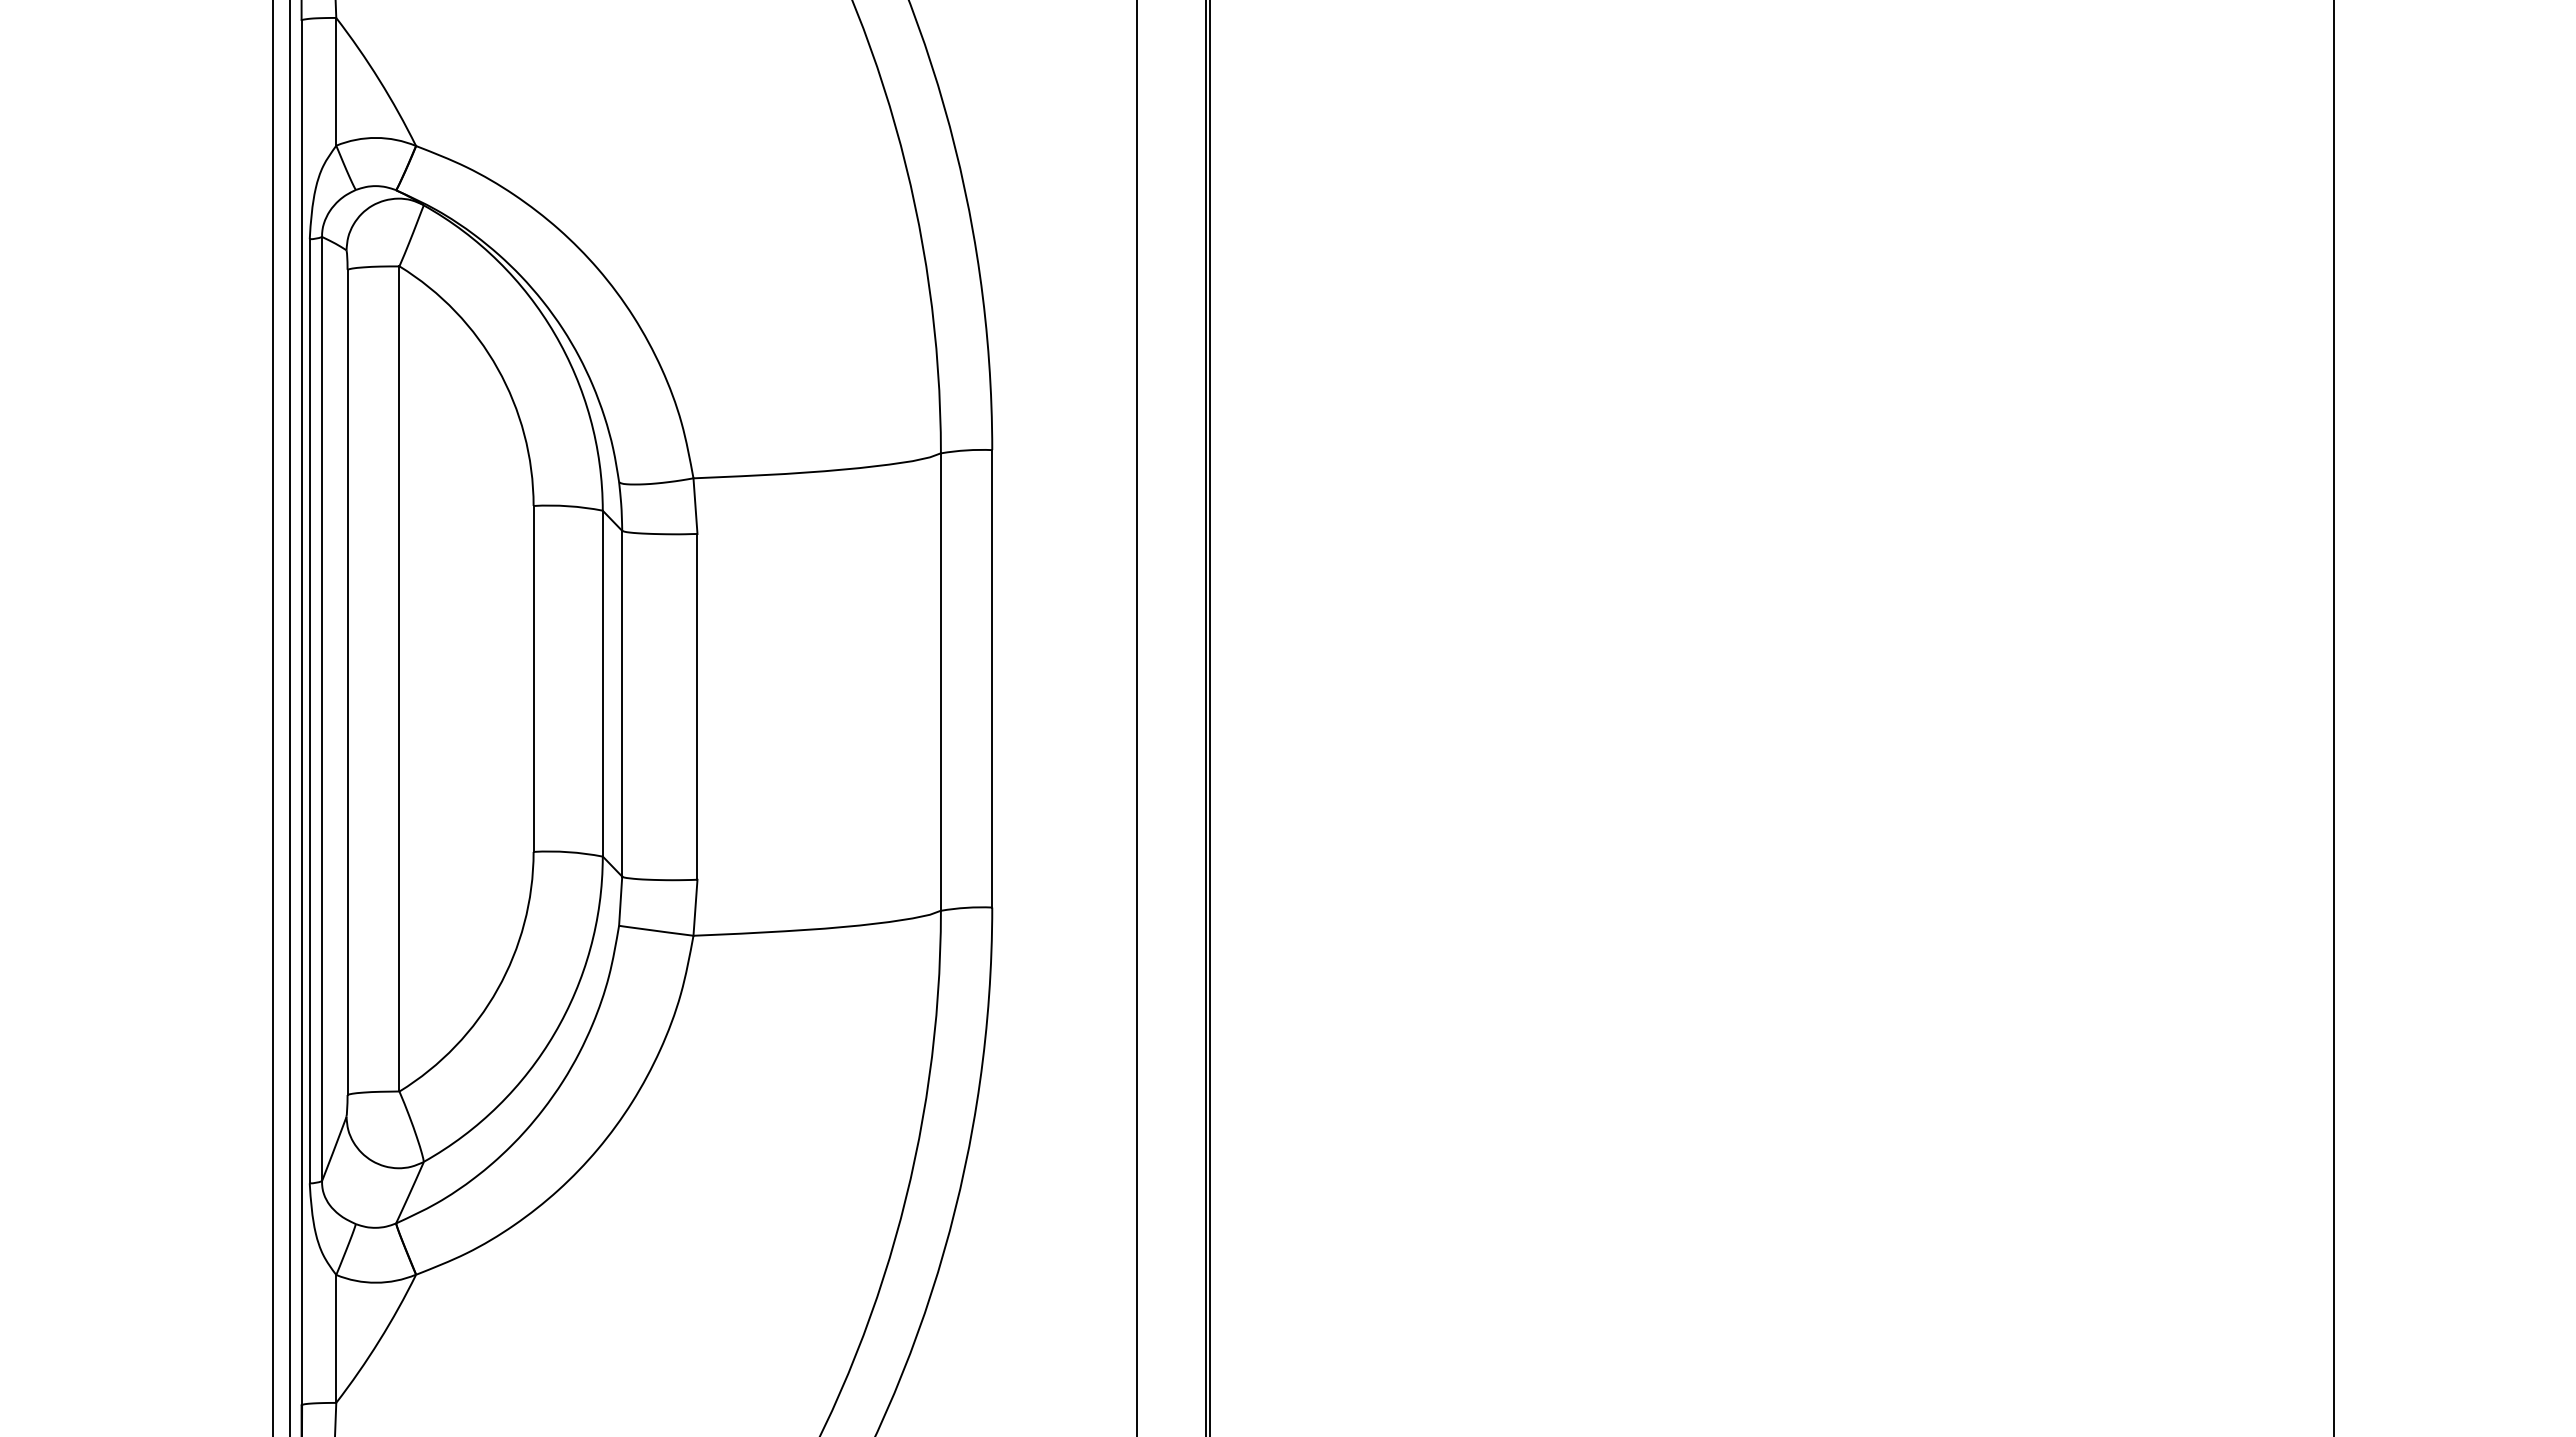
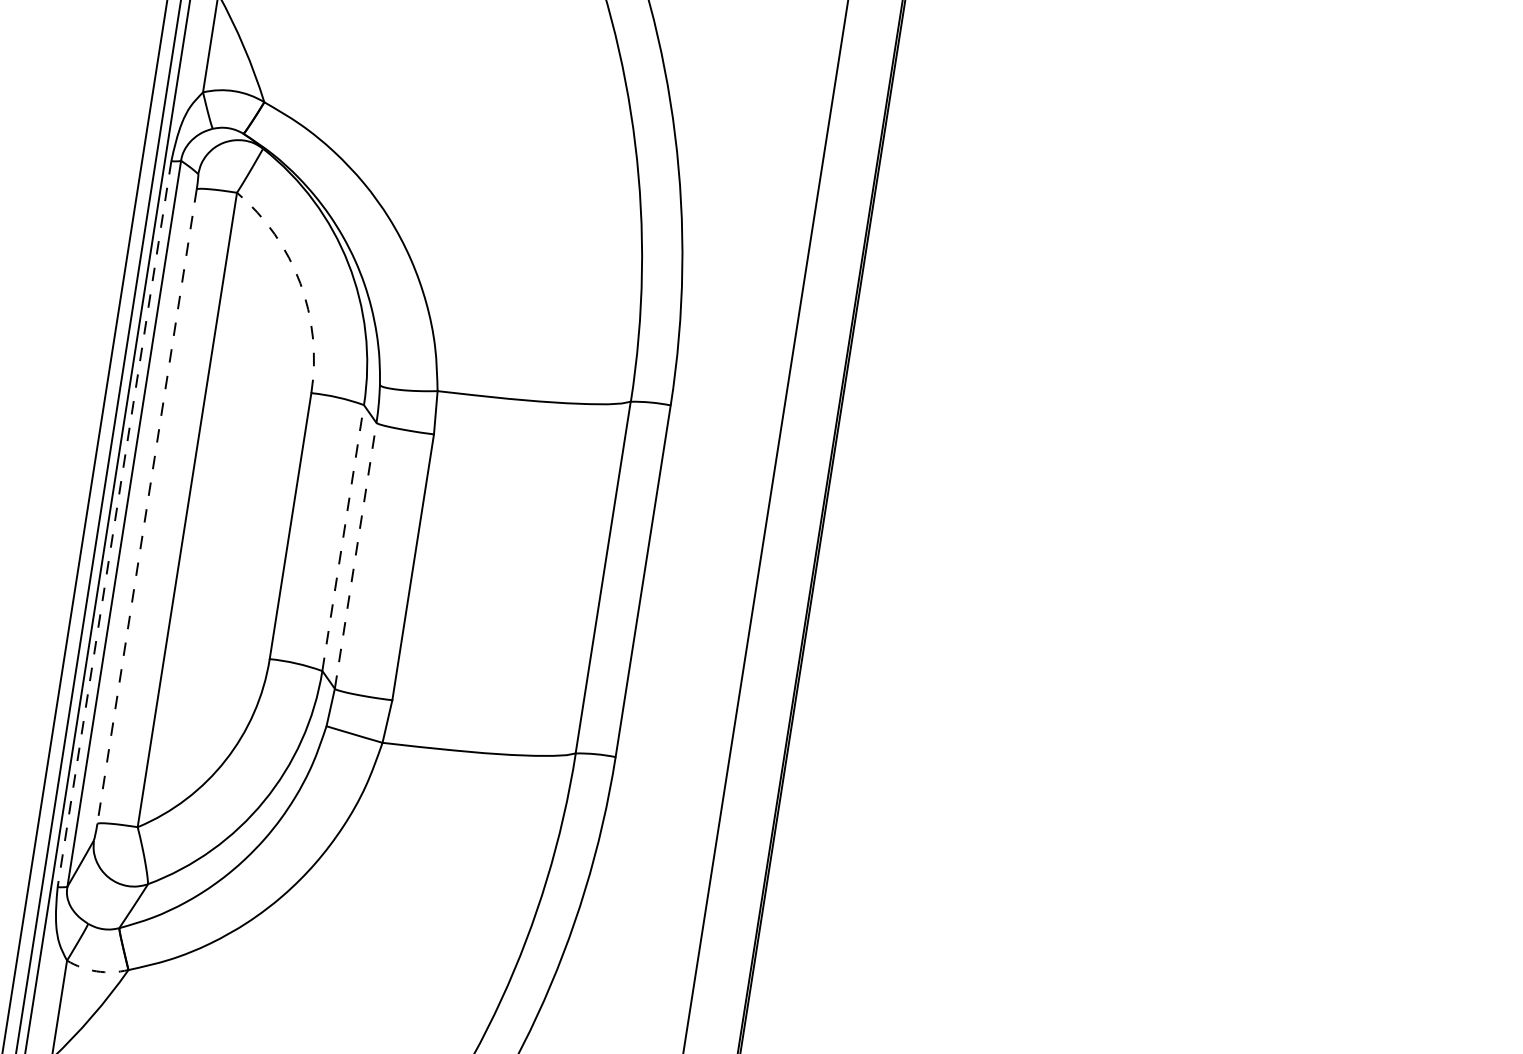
arc: (497, 368) -> (300, 283), solid -> dashed
line: (347, 682) -> (147, 506), solid -> dashed
line: (602, 683) -> (342, 537), solid -> dashed
line: (622, 703) -> (355, 555), solid -> dashed
line: (309, 711) -> (114, 524), solid -> dashed
arc: (376, 1282) -> (97, 971), solid -> dashed

